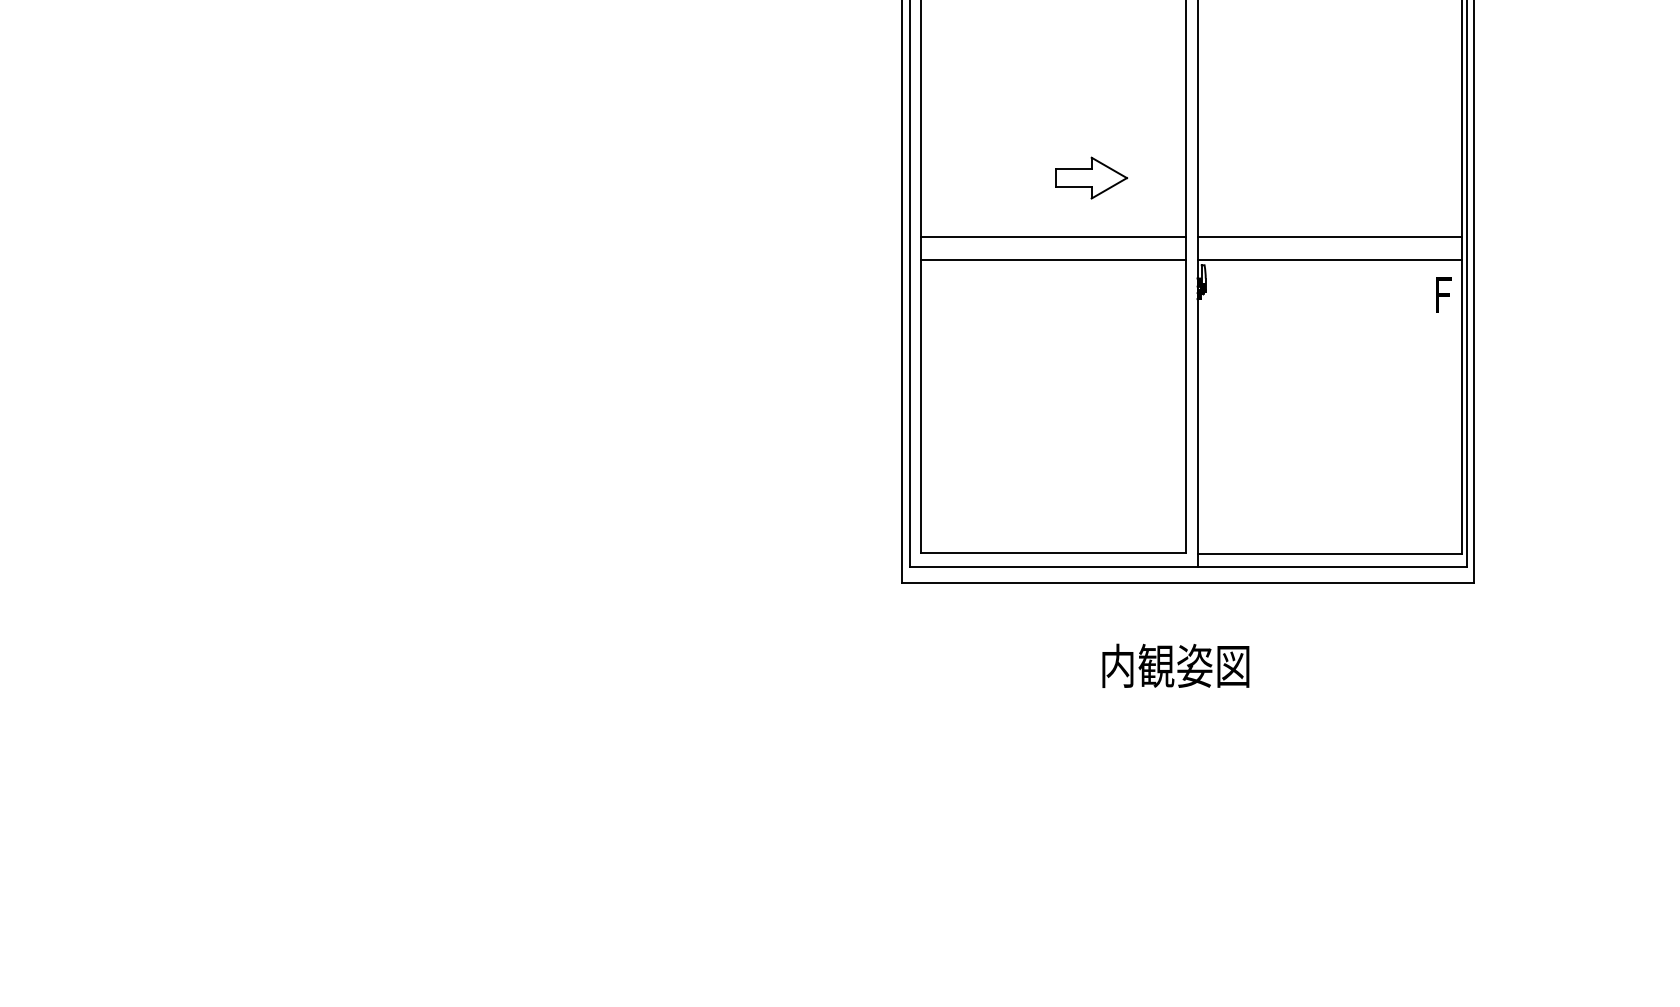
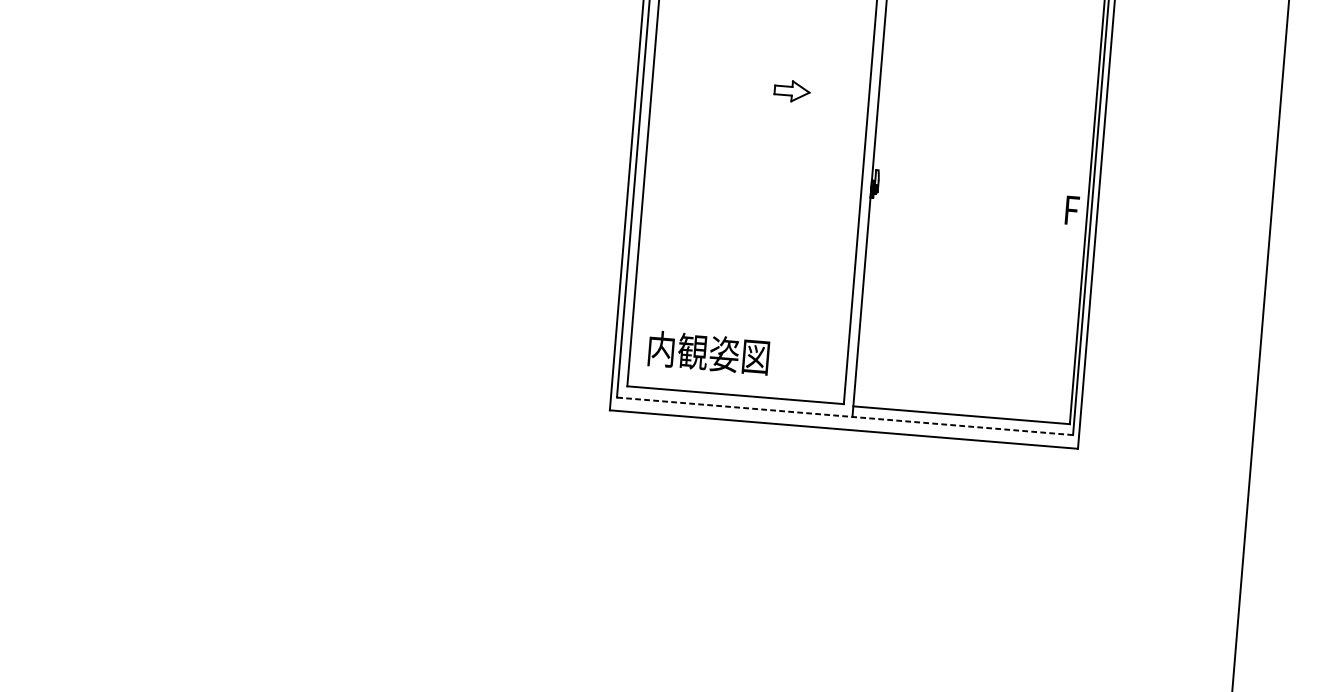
part: (1091, 177) -> (791, 90), size x0.6
line: (1053, 236) -> (756, 136), removed
line: (1329, 236) -> (982, 155), removed
line: (1053, 260) -> (755, 156), removed
line: (1329, 260) -> (981, 174), removed
line: (1188, 567) -> (845, 416), solid -> dashed
text: (1175, 665) -> (708, 352), moved

